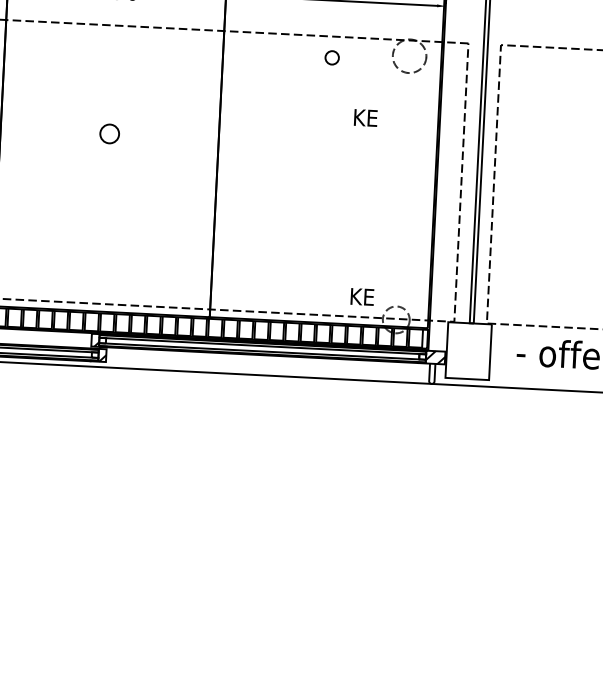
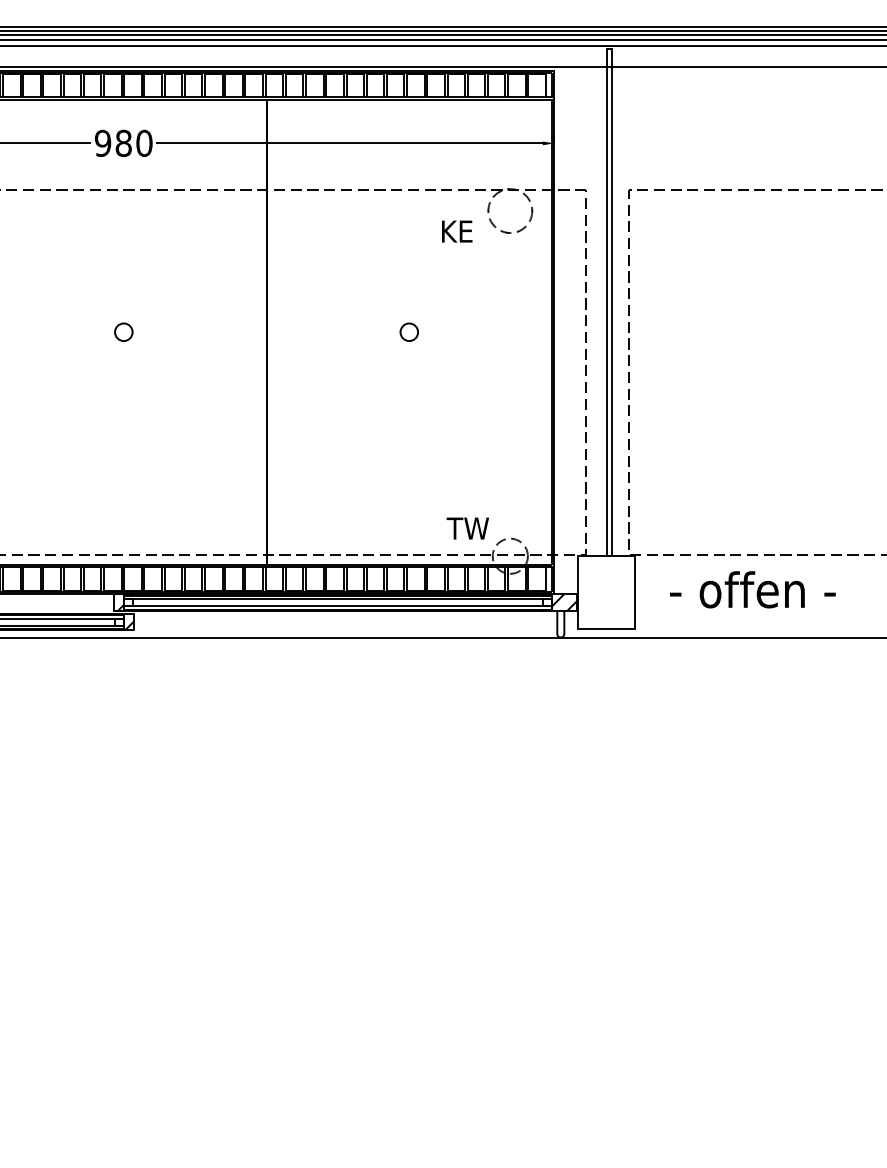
circle: (331, 57) -> (408, 331), moved
text: (366, 117) -> (457, 231), moved
circle: (109, 133) -> (123, 331), size x0.71
text: (364, 297) -> (467, 528), KE -> TW

